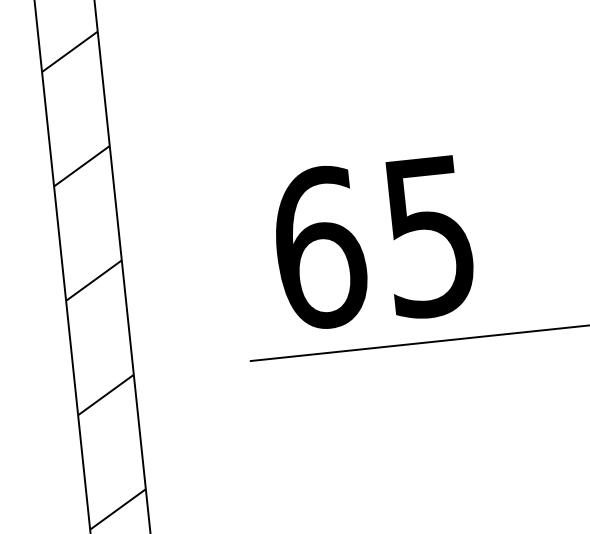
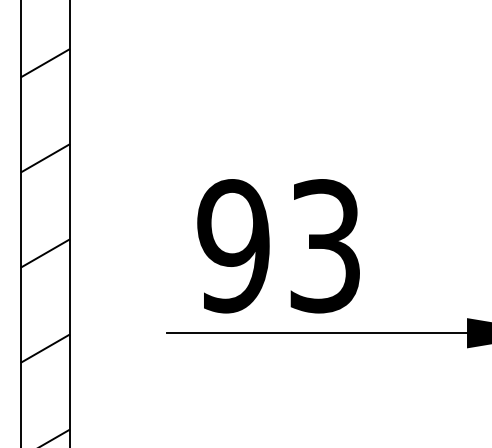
text: (373, 242) -> (278, 246), 65 -> 93

